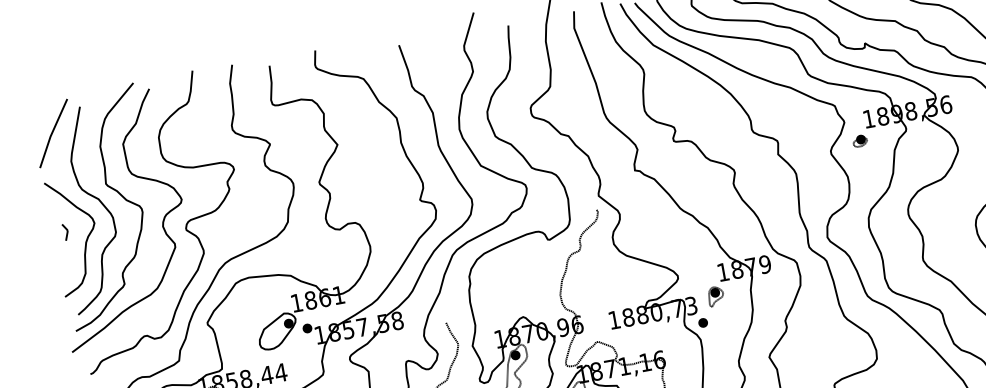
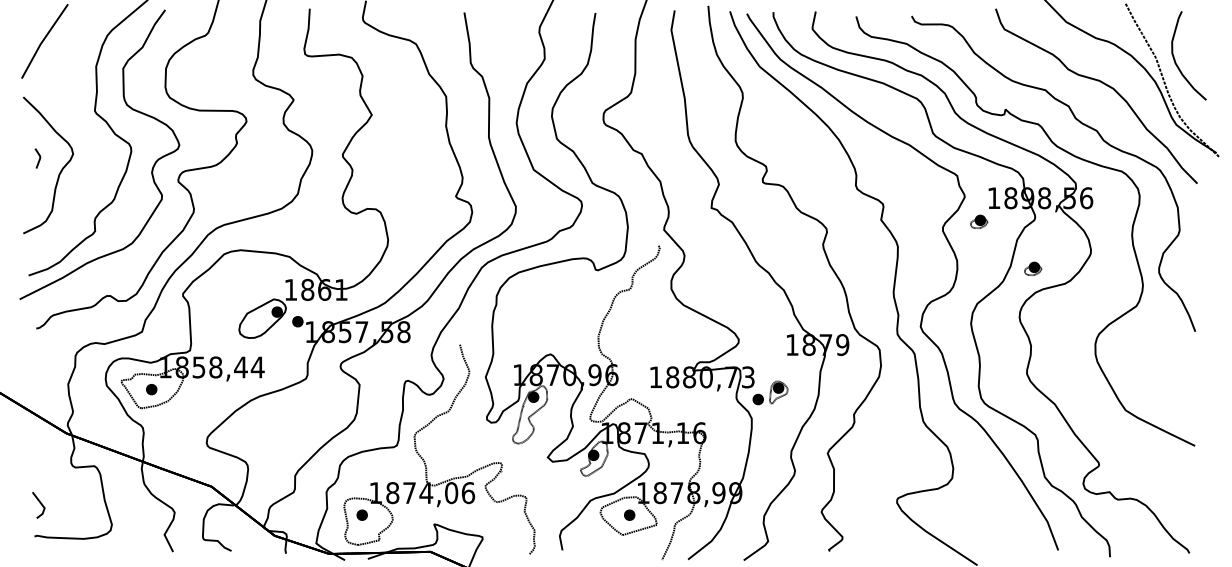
part: (912, 171) -> (1033, 268), added
curve: (93, 197) -> (77, 124), removed
part: (715, 296) -> (778, 392), moved

